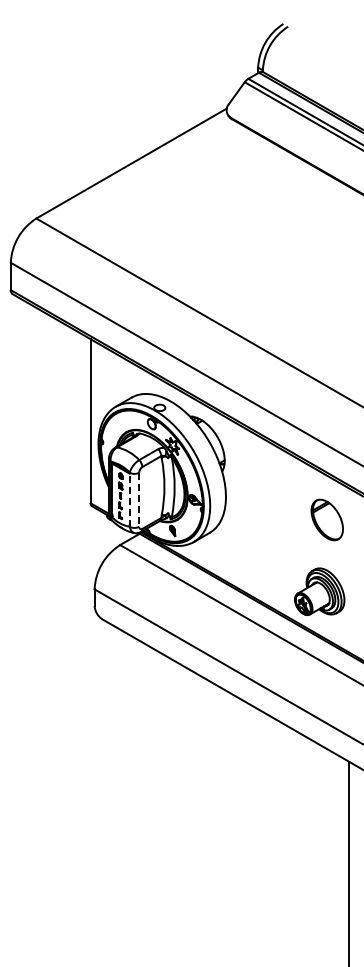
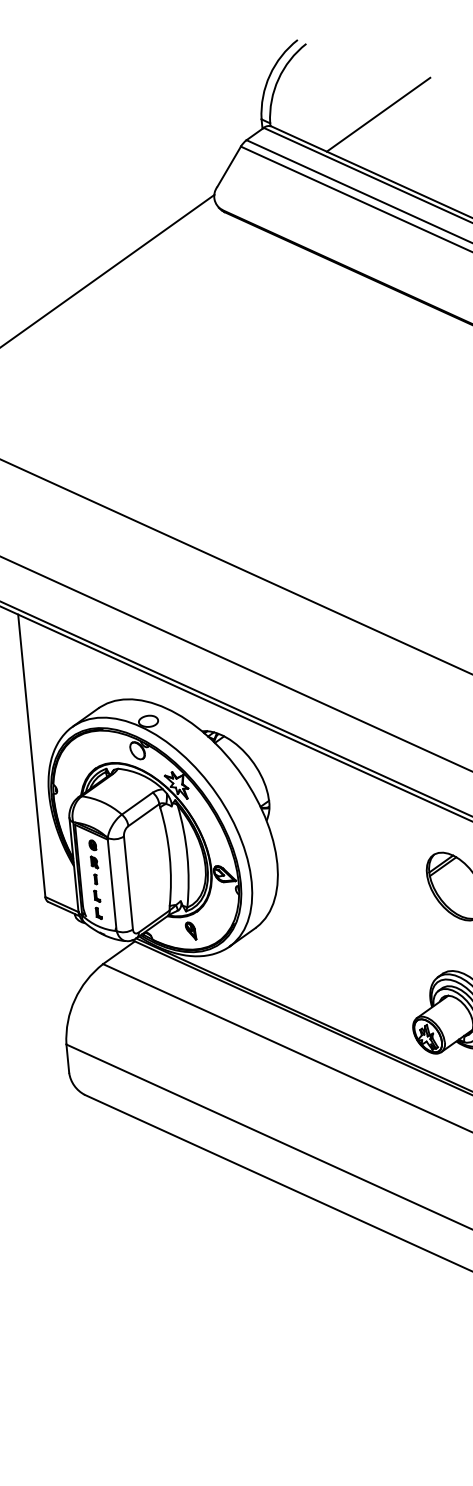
line: (325, 71) -> (378, 114), added
line: (129, 499) -> (111, 884), dashed -> solid
line: (139, 500) -> (129, 884), dashed -> solid

